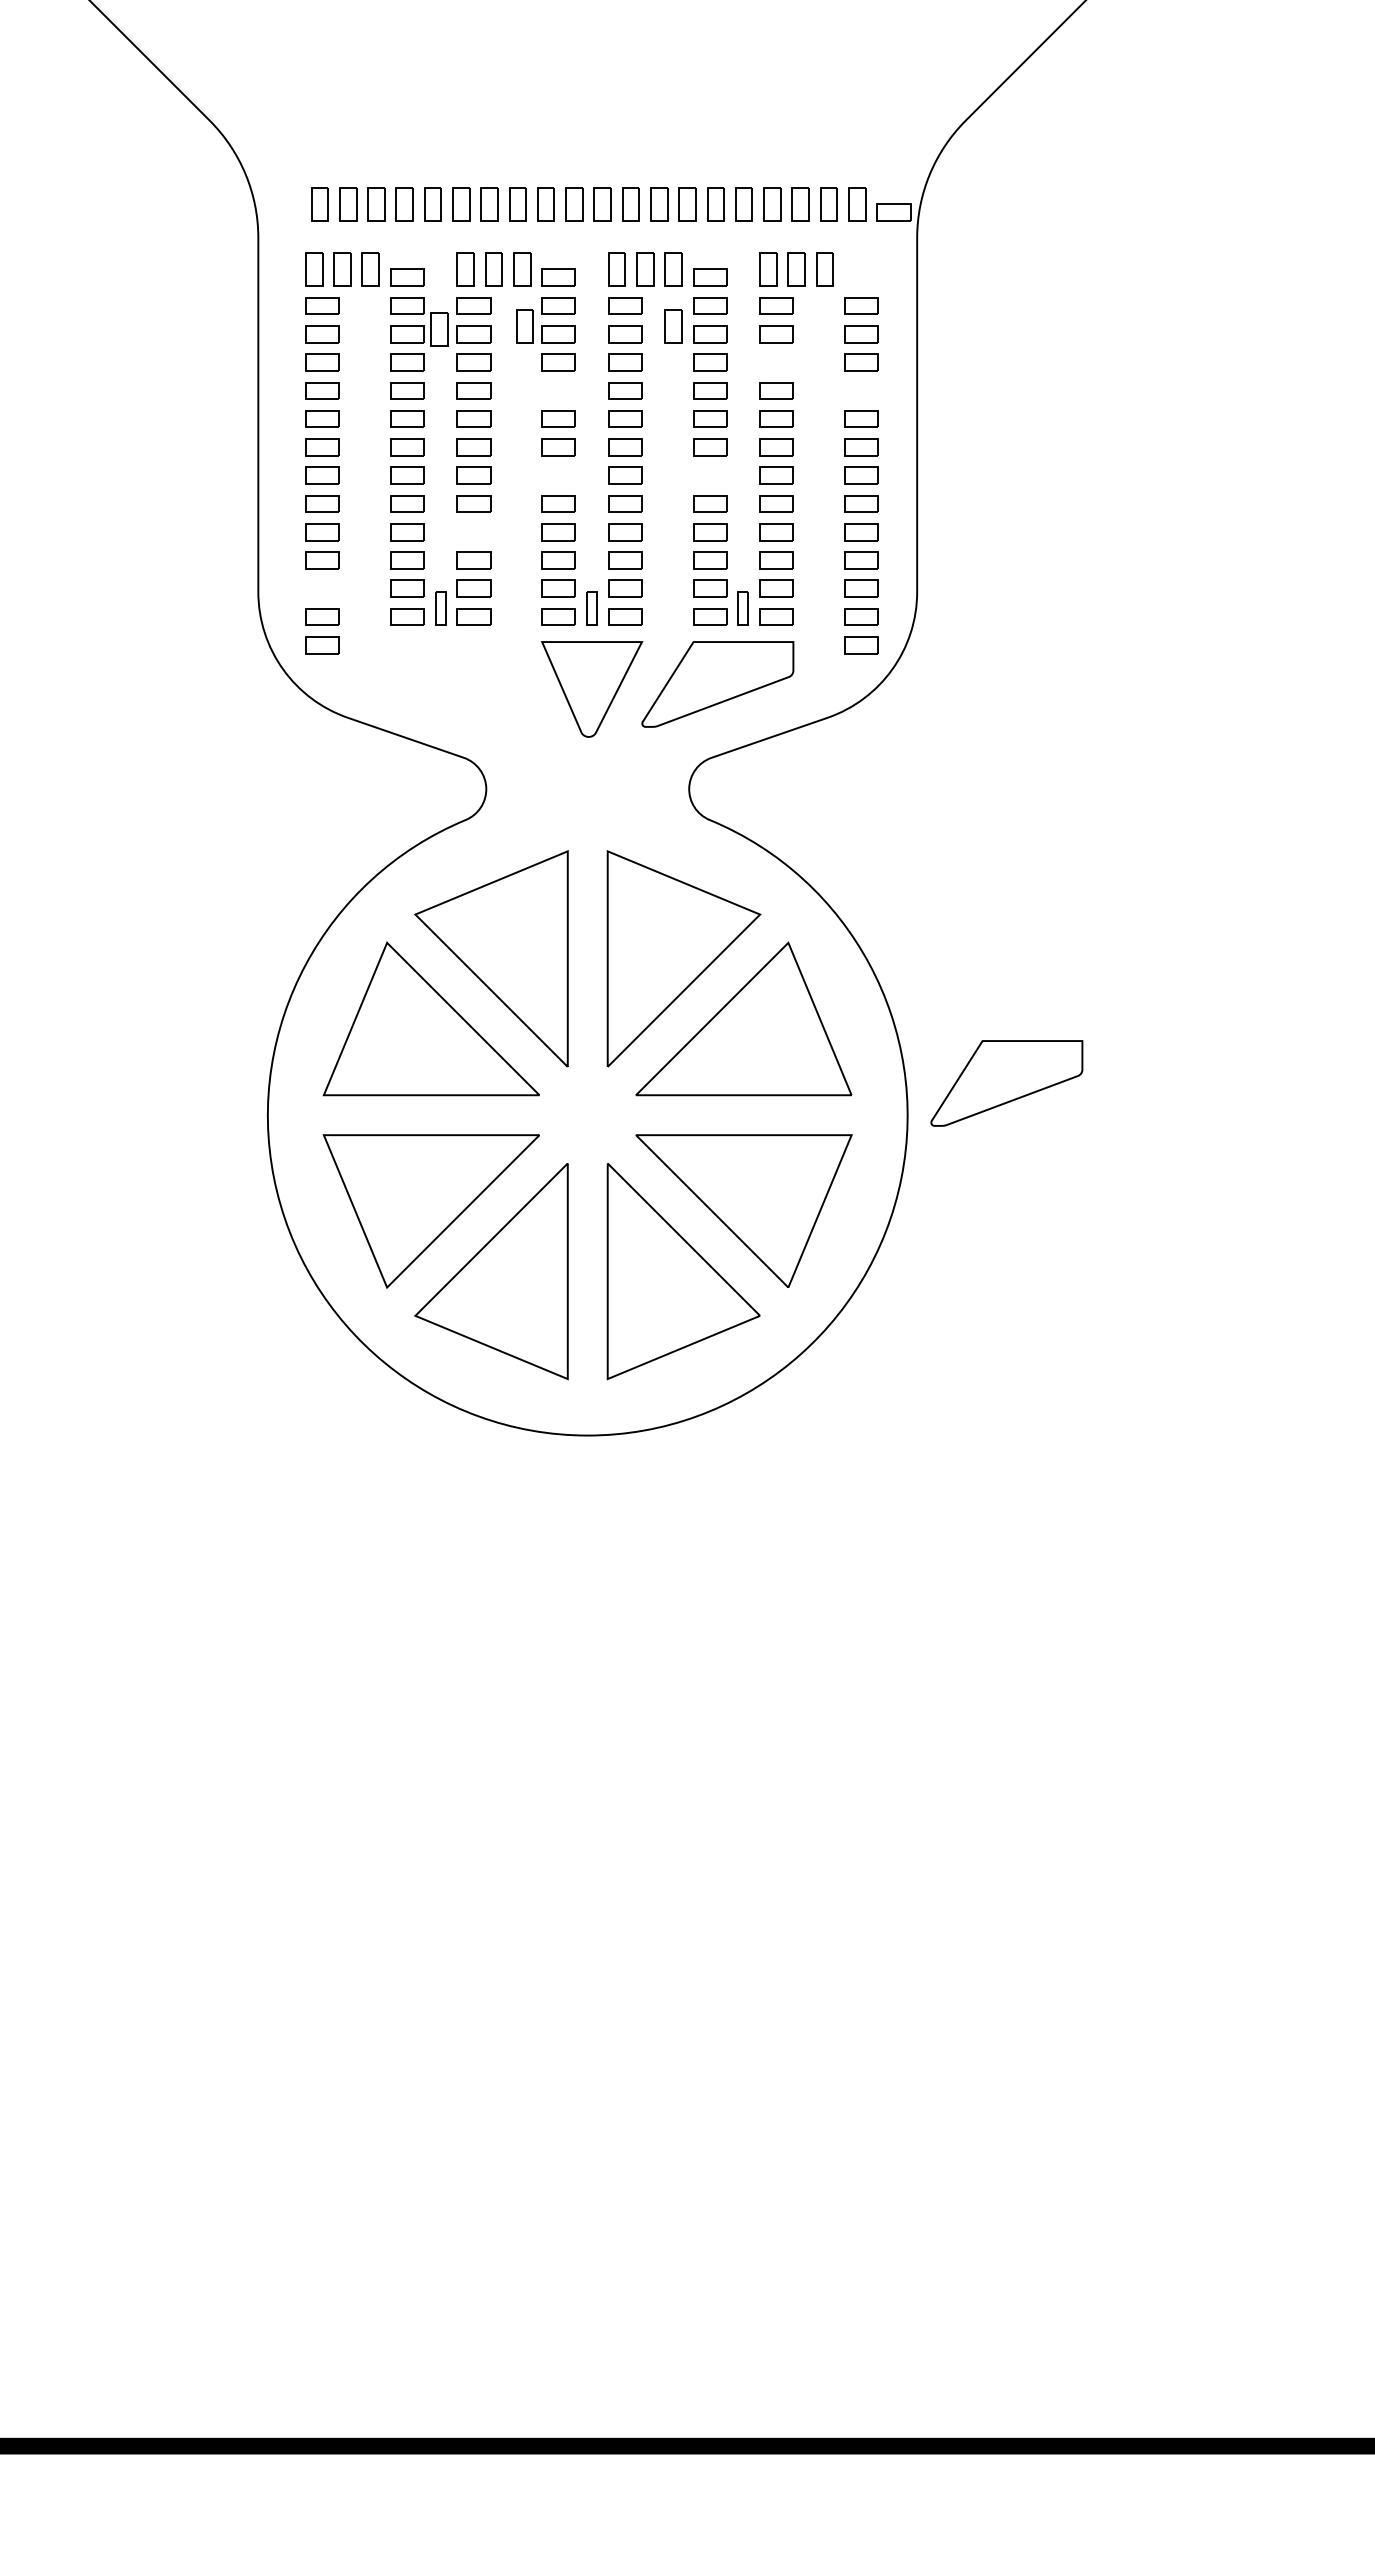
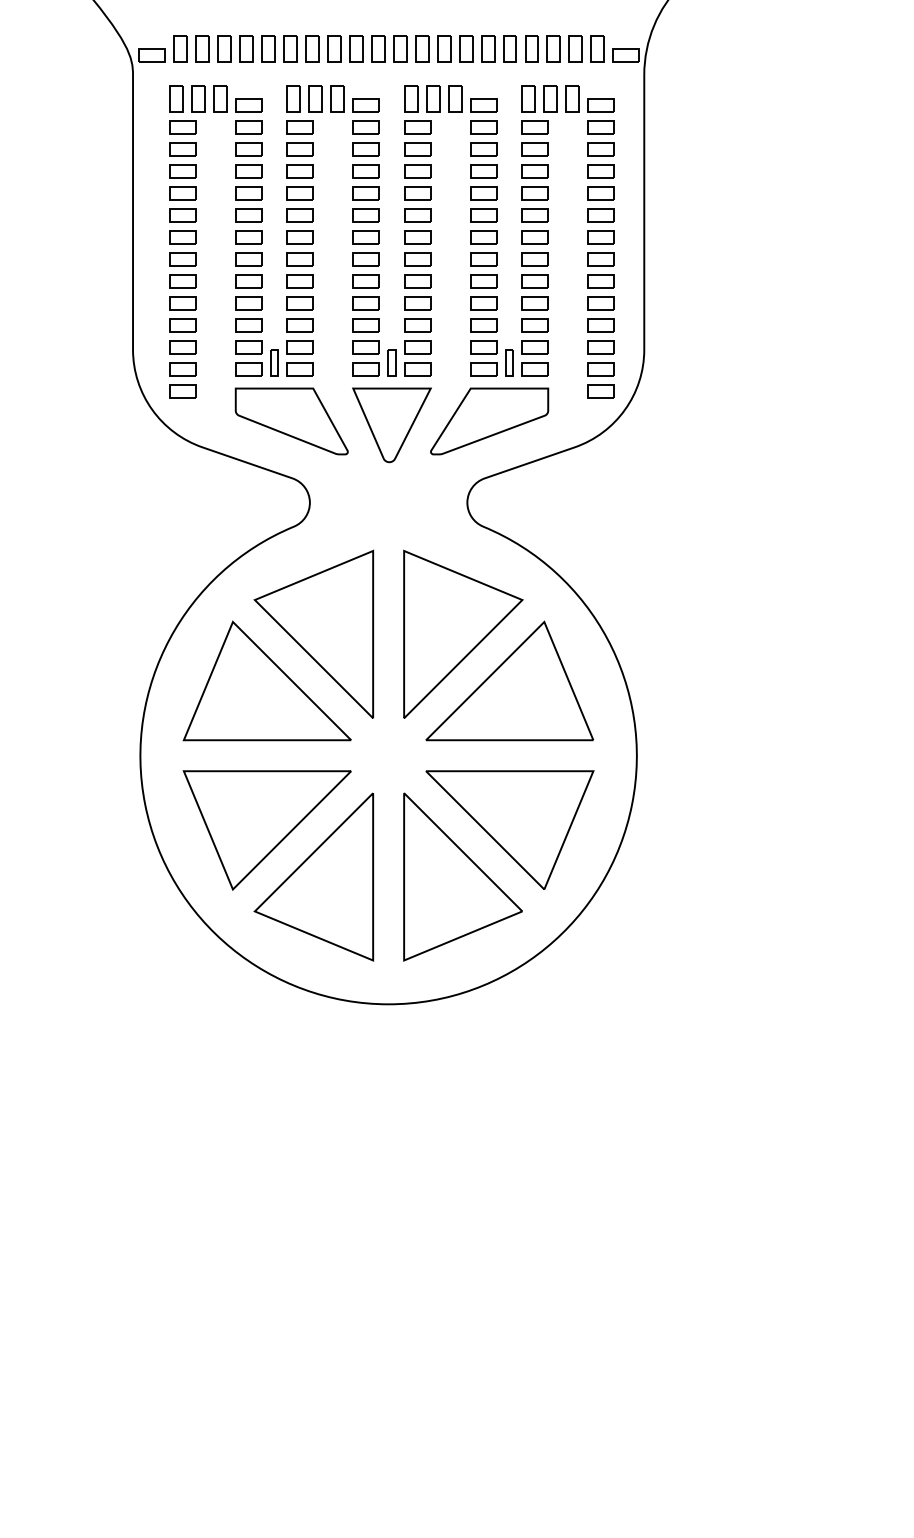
part: (283, 212) -> (152, 55), added
part: (861, 277) -> (601, 105), added
part: (524, 326) -> (339, 143), removed
part: (673, 326) -> (455, 143), removed
part: (439, 329) -> (273, 146), removed
part: (776, 362) -> (535, 171), added
part: (558, 390) -> (365, 193), added
part: (861, 390) -> (601, 193), added
part: (558, 475) -> (365, 259), added
part: (710, 475) -> (483, 259), added
part: (473, 532) -> (299, 303), added
part: (322, 588) -> (182, 347), added
part: (462, 684) -> (291, 421), added
part: (1006, 1083) -> (713, 731), removed

